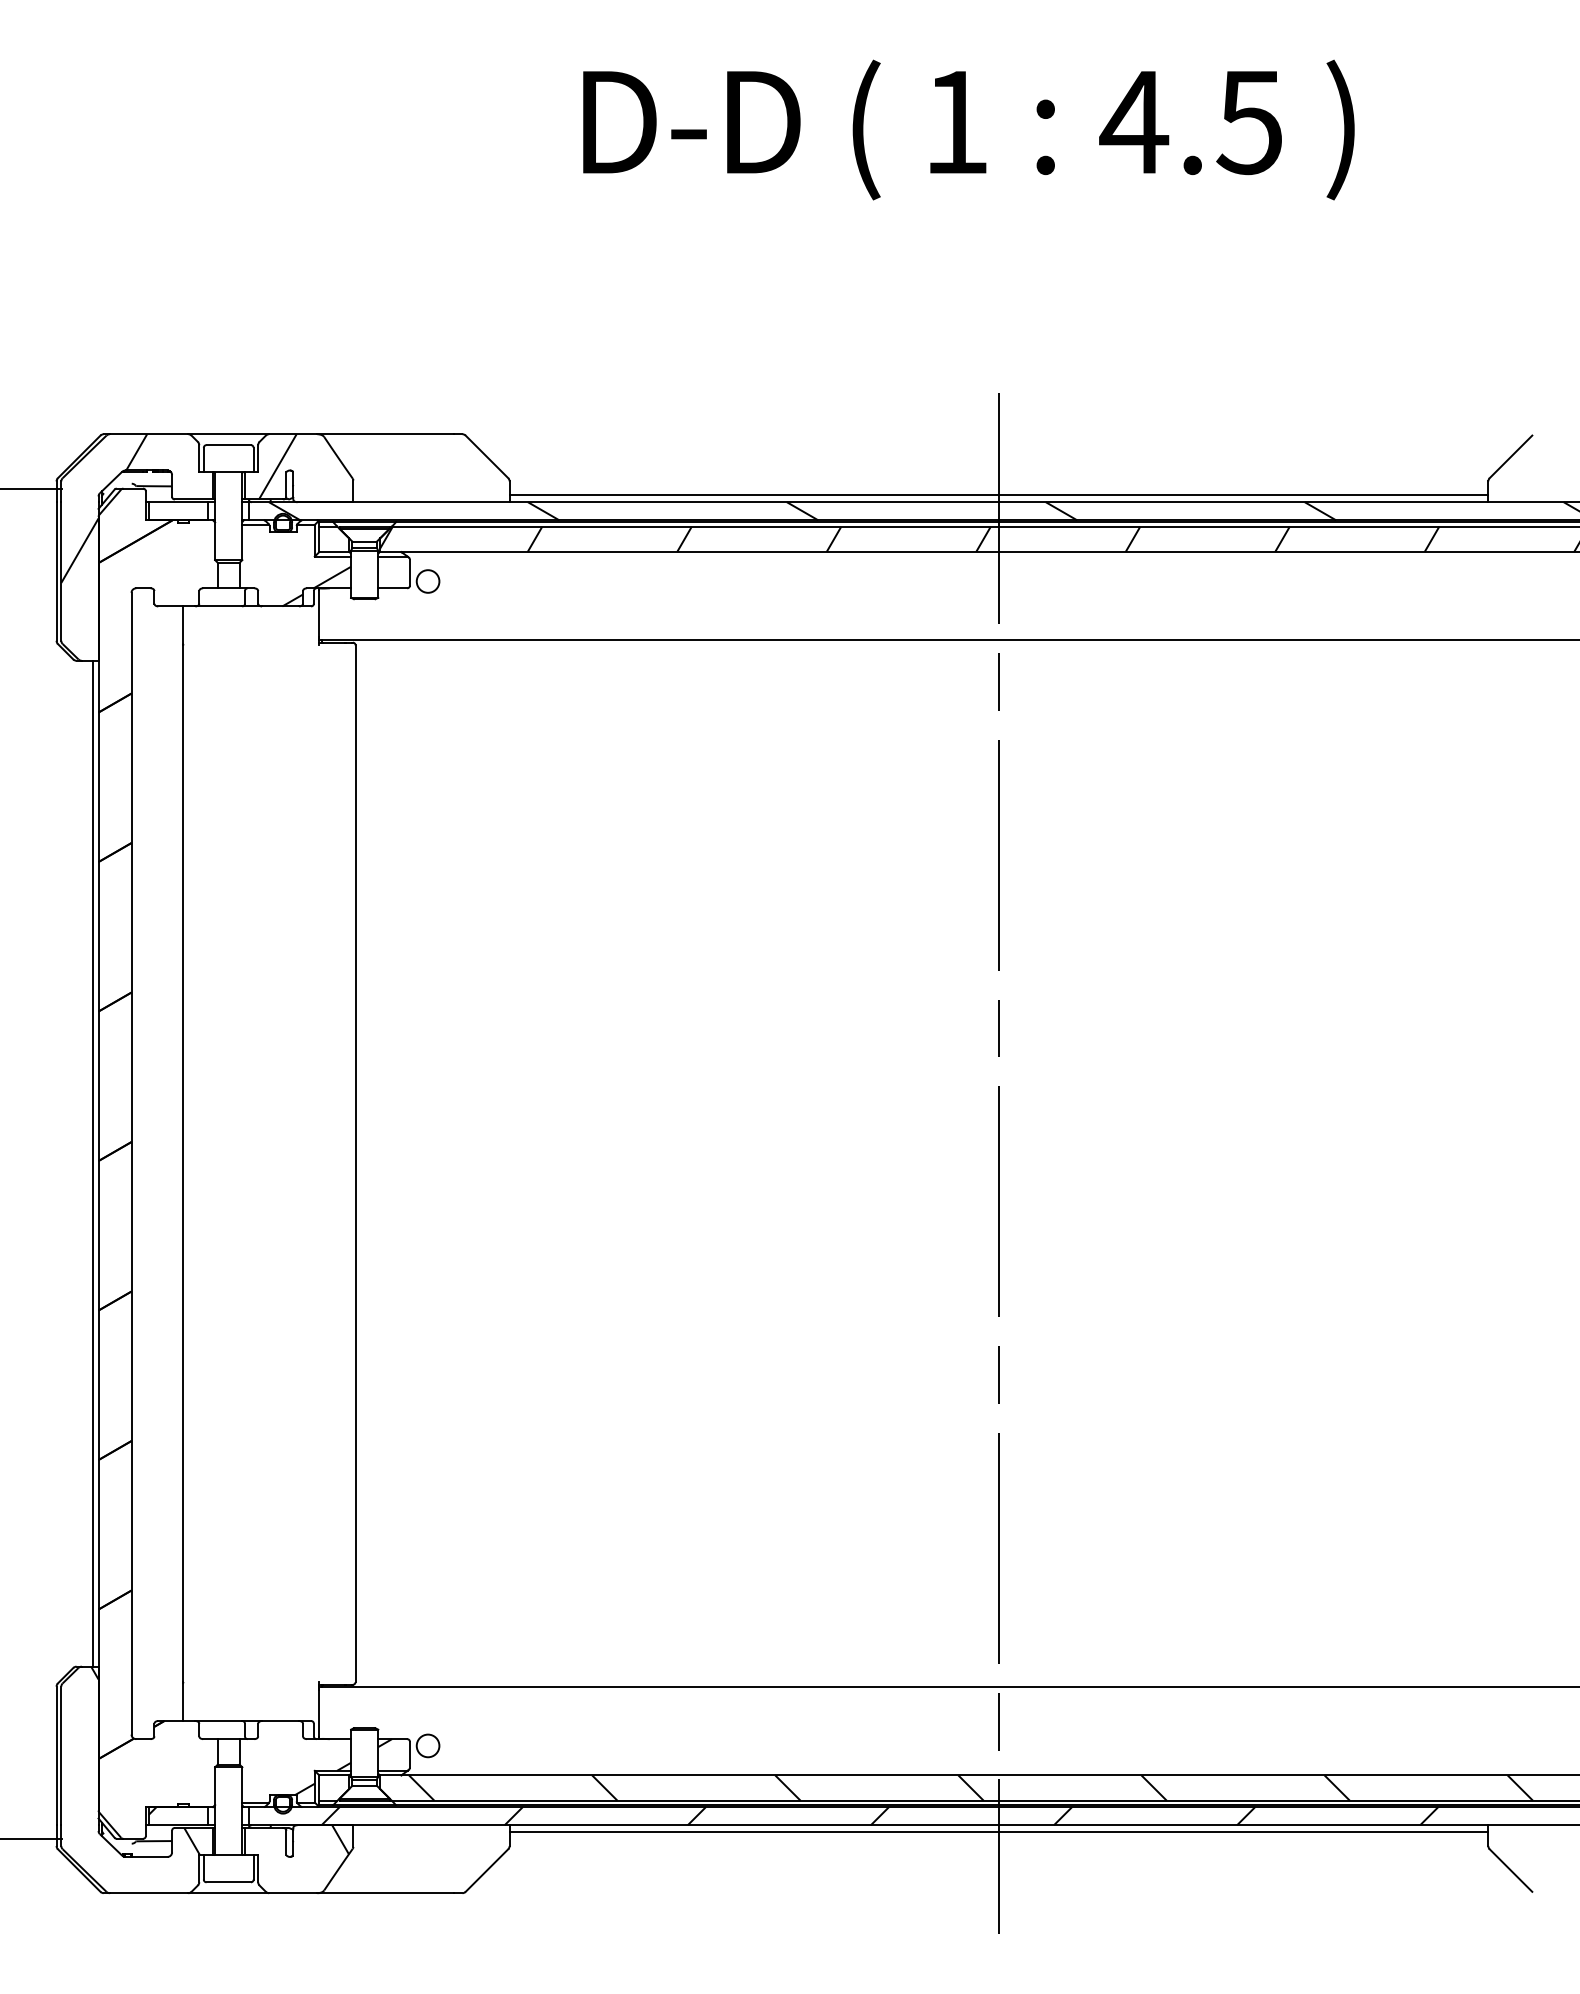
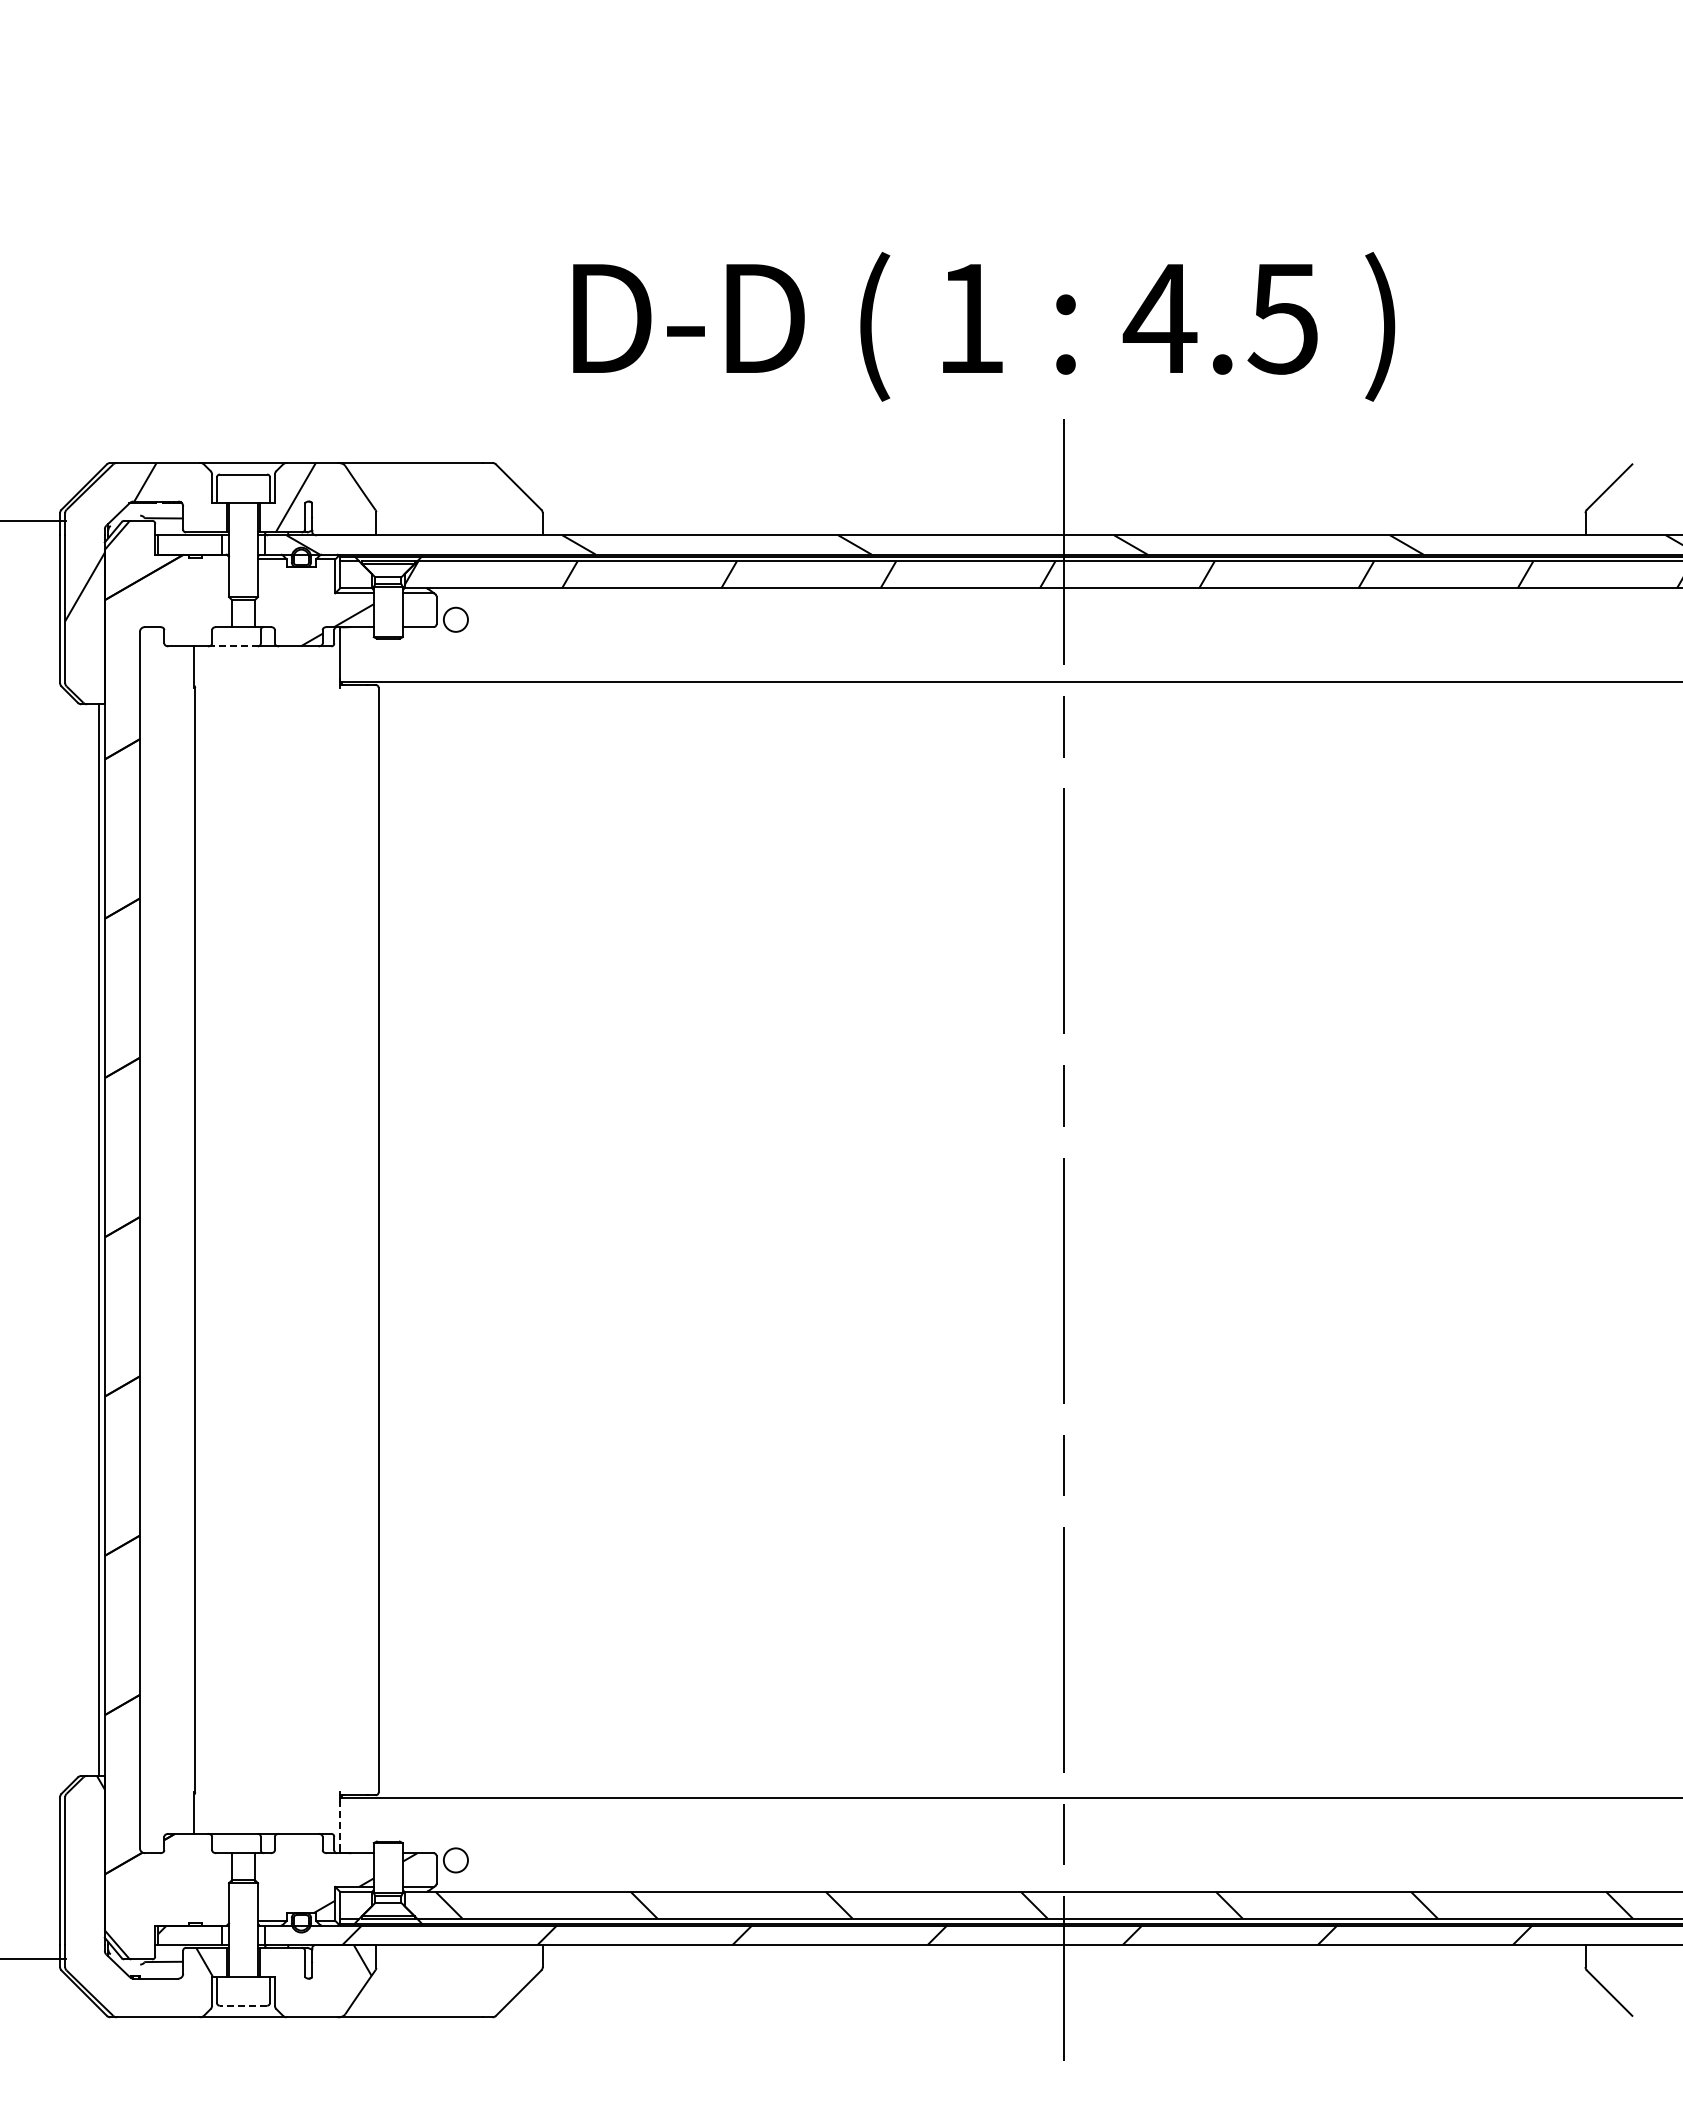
text: (969, 129) -> (984, 326), moved
line: (998, 494) -> (1063, 527), removed
line: (219, 606) -> (233, 646), solid -> dashed
line: (319, 1714) -> (340, 1826), solid -> dashed
line: (998, 1832) -> (1063, 1952), removed
line: (228, 1882) -> (243, 2005), solid -> dashed

